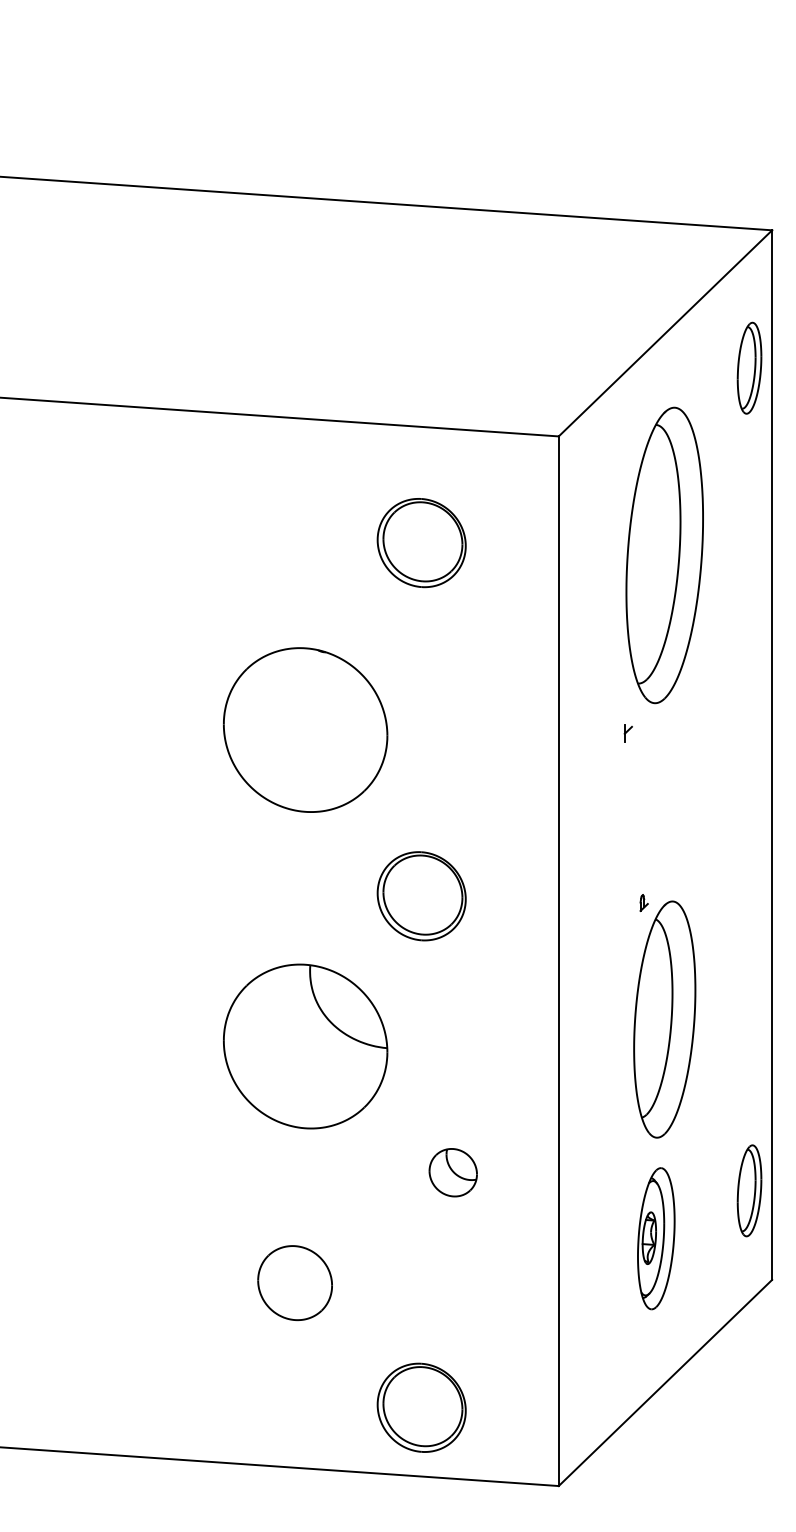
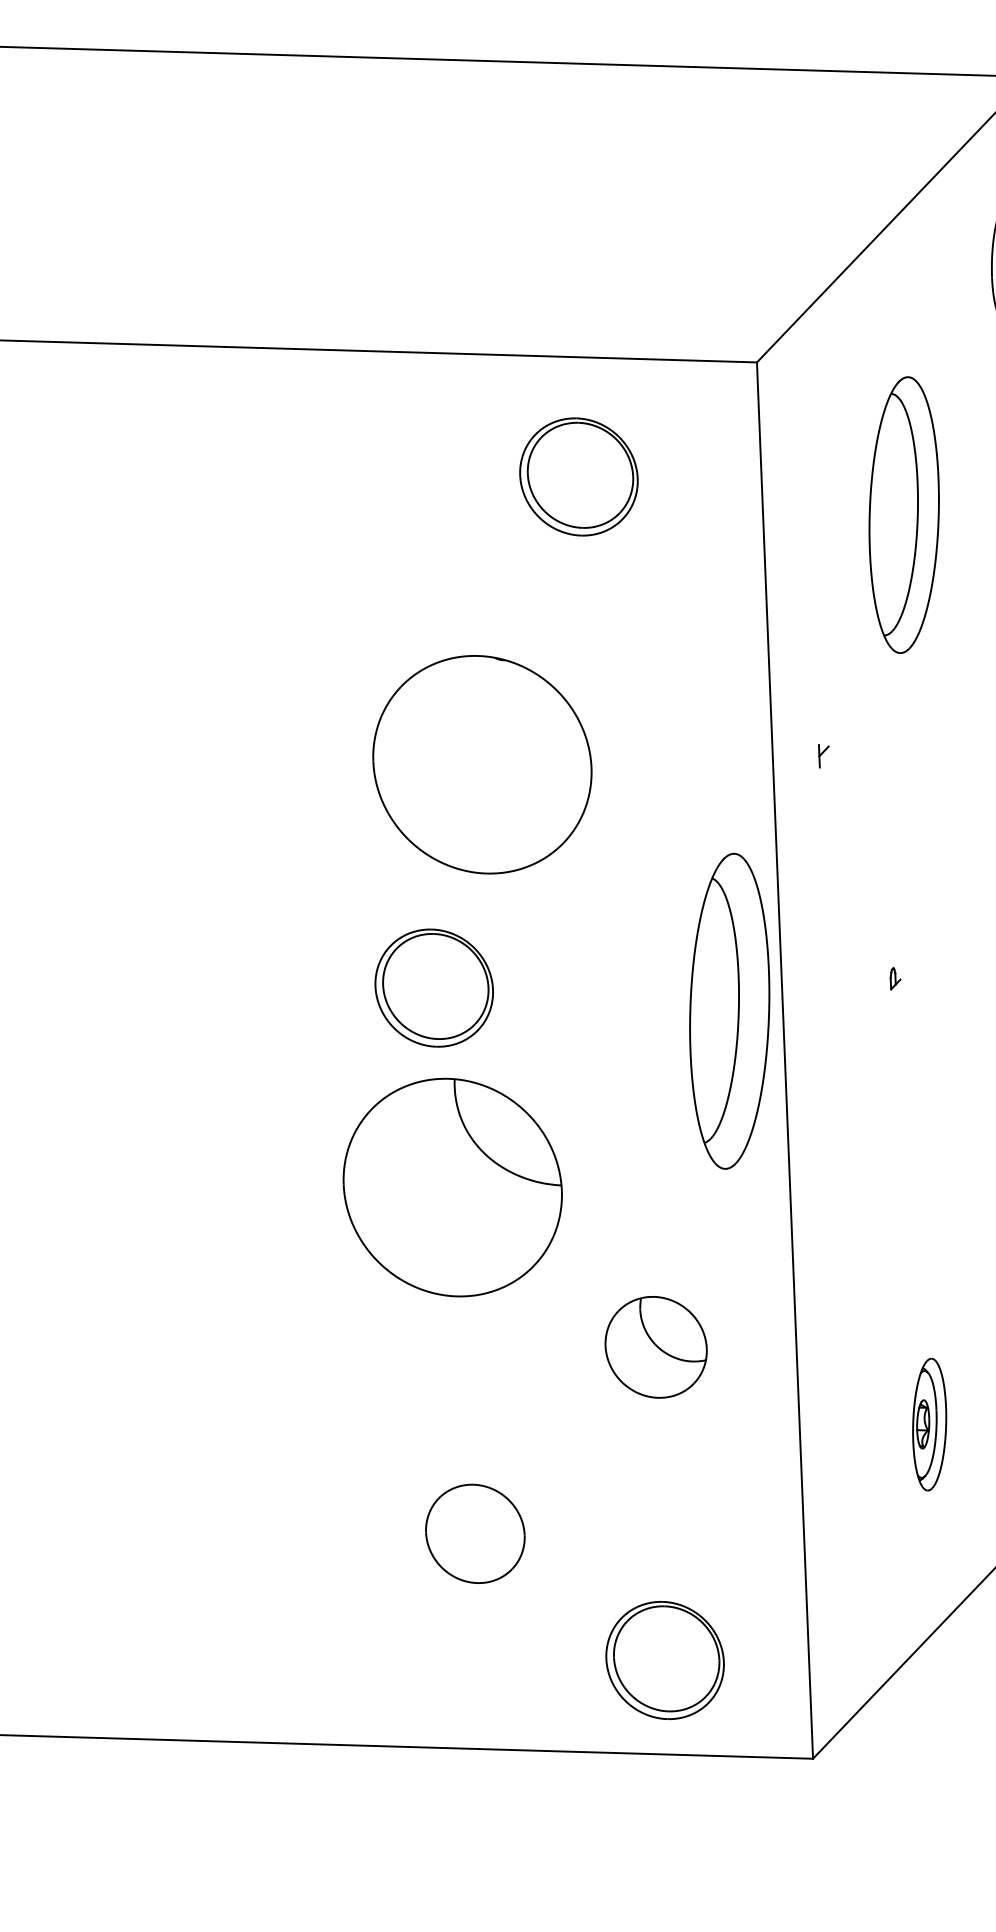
part: (421, 543) -> (578, 477), moved
part: (664, 555) -> (903, 515), size x0.7
part: (305, 729) -> (482, 763), moved
part: (627, 733) -> (823, 755), moved
part: (421, 896) -> (433, 988), moved
part: (664, 1019) -> (729, 1011), moved
part: (452, 1172) -> (654, 1347), size x1.6
part: (656, 1238) -> (929, 1424), size x0.7
part: (294, 1283) -> (474, 1534), moved
part: (421, 1407) -> (664, 1660), moved

